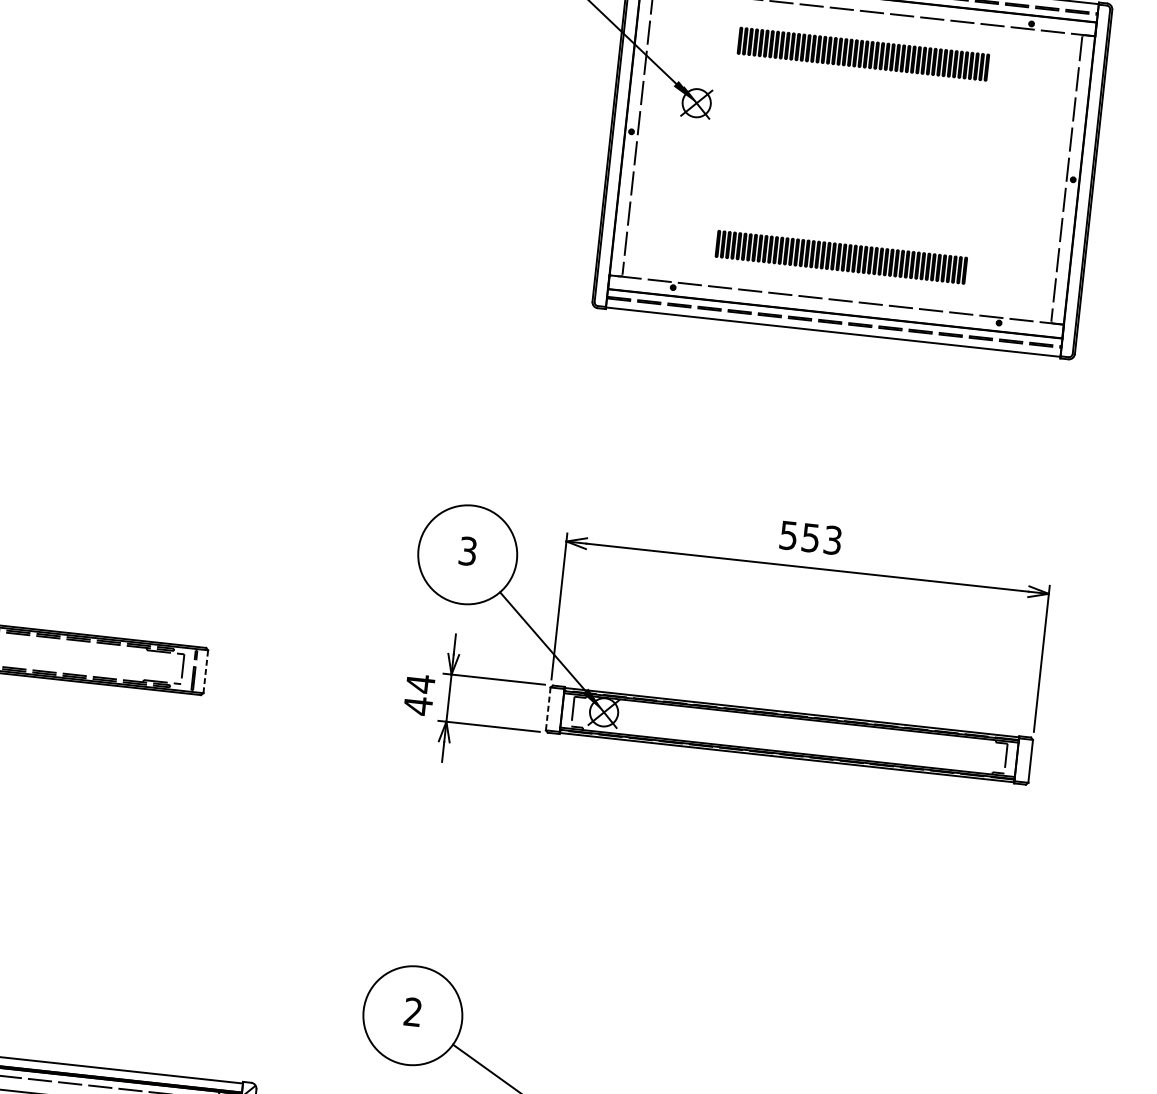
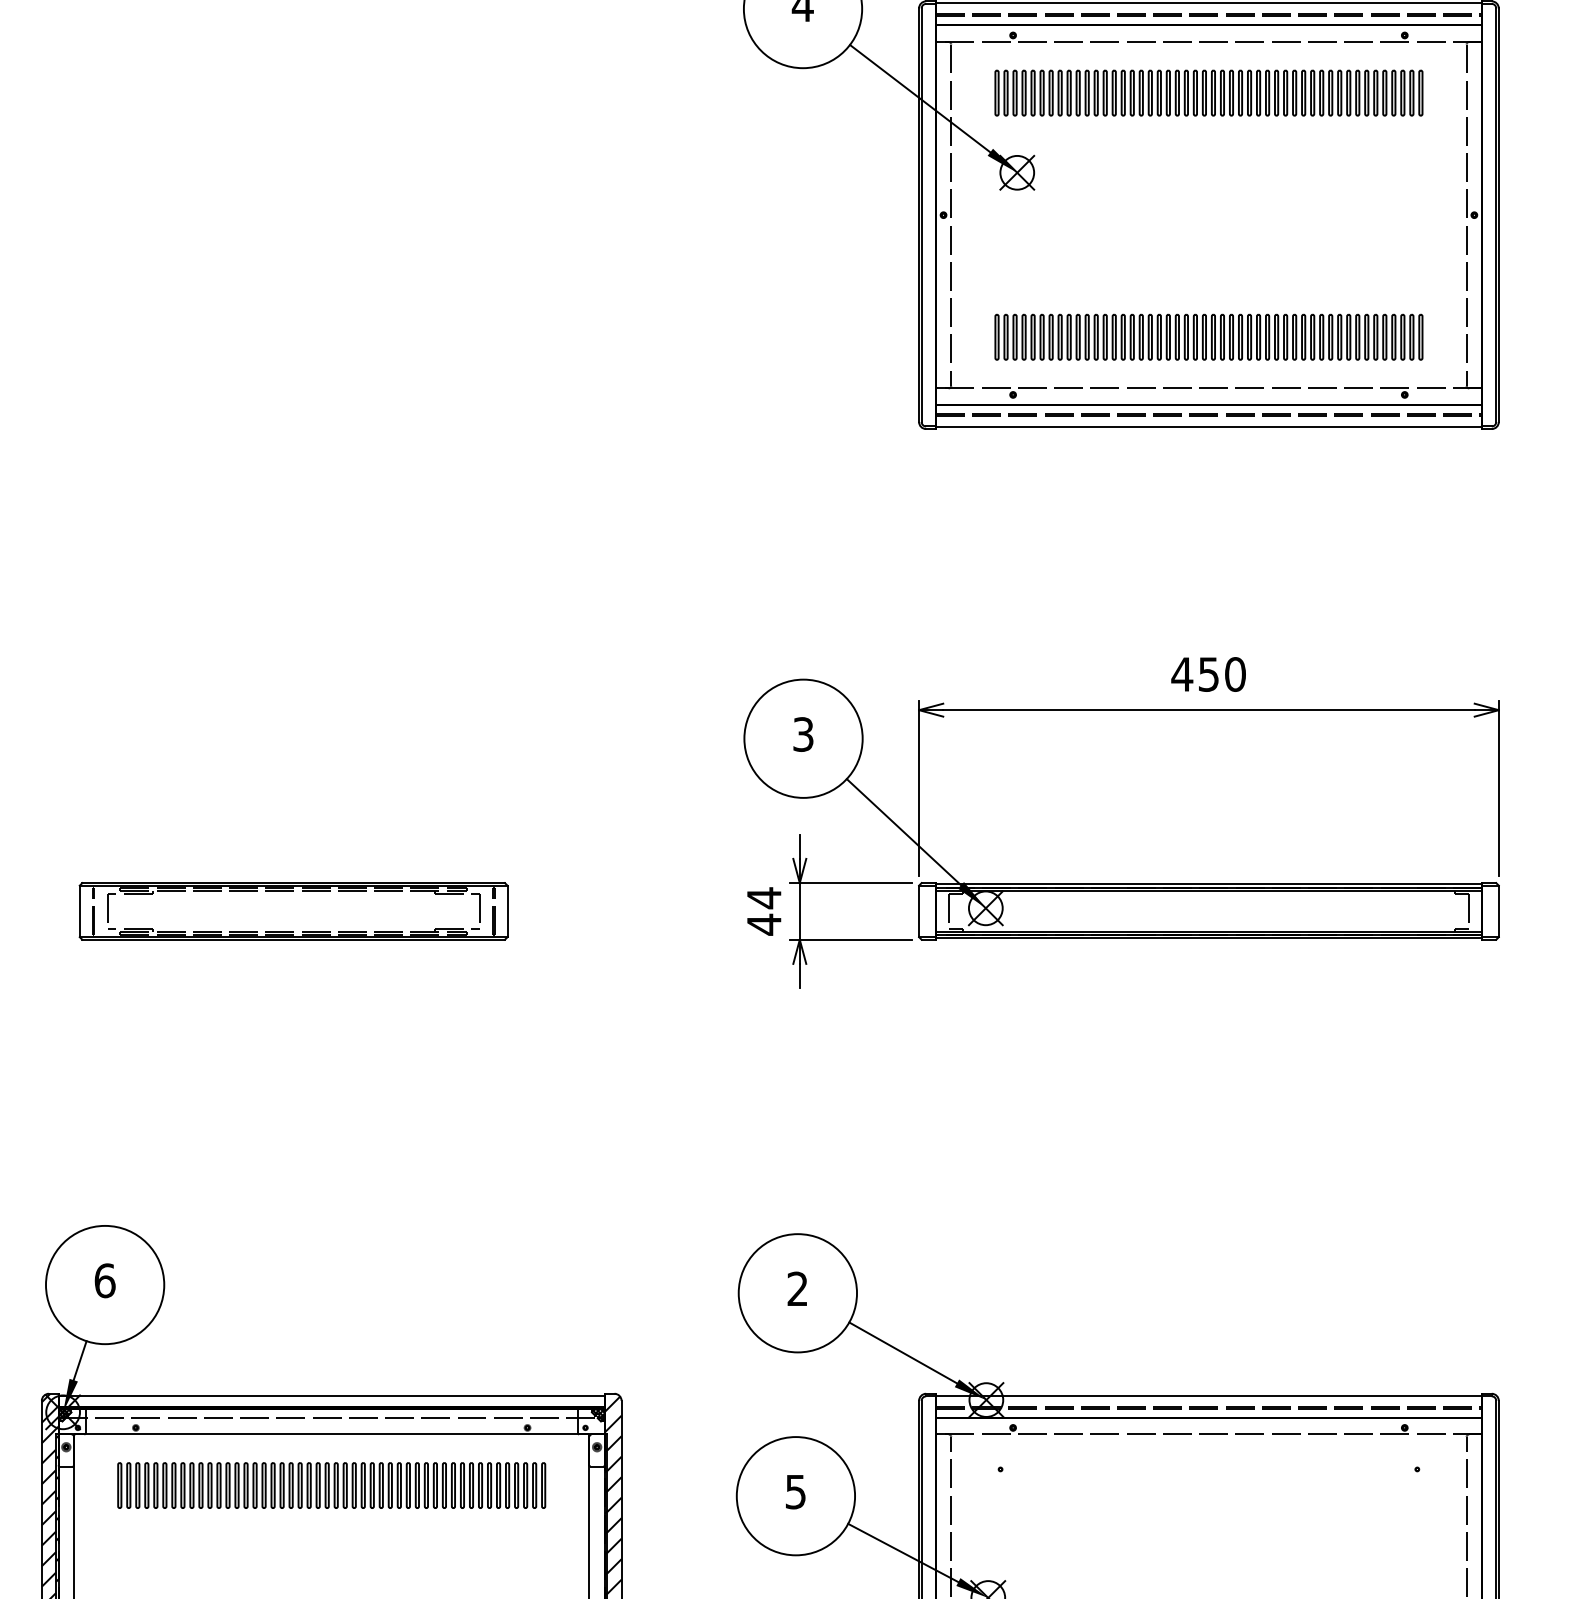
part: (863, 53) -> (1208, 92), size x1.43
part: (841, 256) -> (1208, 336), size x1.43
text: (810, 537) -> (1208, 674), 553 -> 450
line: (205, 671) -> (507, 911), dashed -> solid
line: (548, 709) -> (919, 911), dashed -> solid

